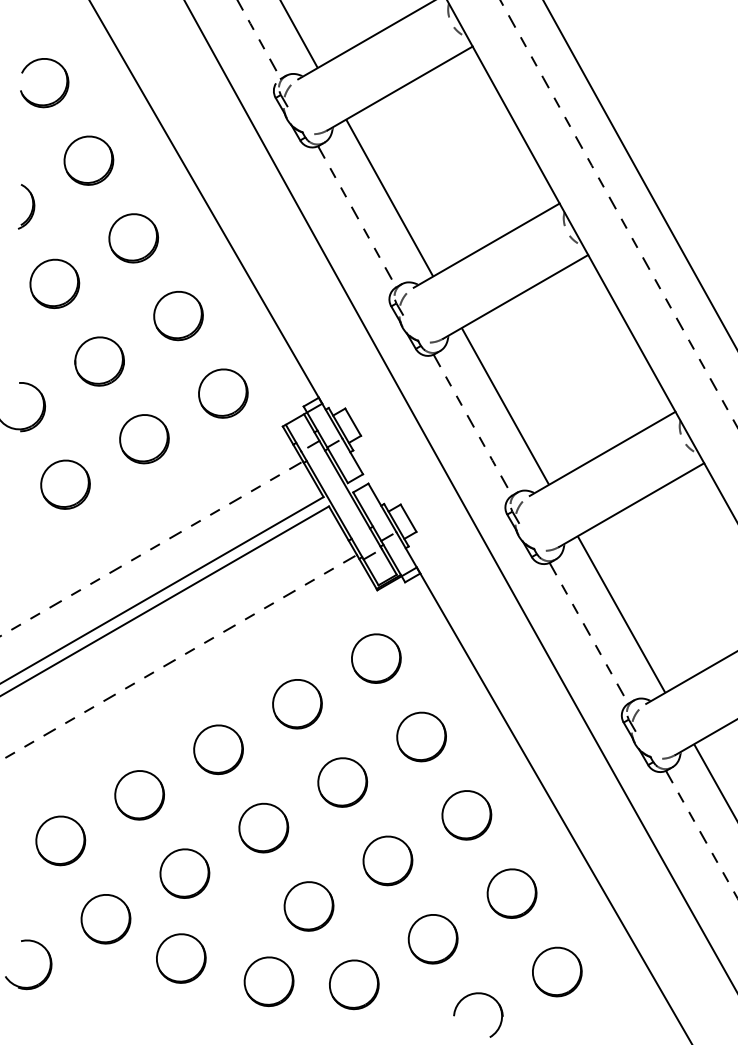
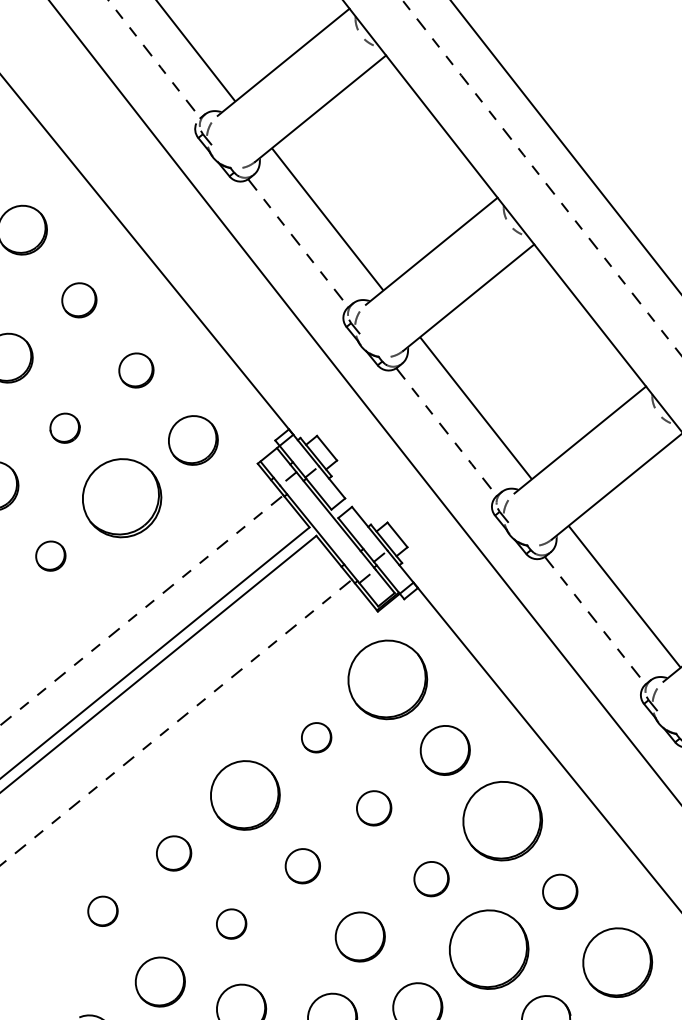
part: (133, 238) -> (79, 300), size x0.7
part: (178, 316) -> (136, 370), size x0.7
part: (99, 361) -> (65, 428), size x0.6
part: (144, 439) -> (122, 498), size x1.6
part: (65, 484) -> (50, 556), size x0.6
part: (376, 658) -> (387, 679), size x1.6
part: (297, 704) -> (316, 737), size x0.6
part: (218, 749) -> (245, 795), size x1.4
part: (342, 782) -> (373, 808), size x0.7
part: (139, 795) -> (173, 853), size x0.7
part: (466, 815) -> (502, 821), size x1.6
part: (263, 827) -> (302, 865), size x0.7
part: (60, 840) -> (102, 910), size x0.6
part: (387, 860) -> (431, 878), size x0.7
part: (184, 873) -> (231, 924), size x0.6
part: (511, 893) -> (559, 891), size x0.7
part: (432, 939) -> (488, 950), size x1.6
part: (557, 971) -> (617, 962), size x1.4

